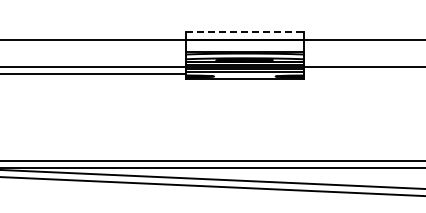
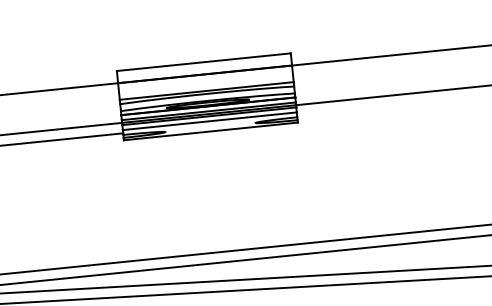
line: (245, 31) -> (204, 61), dashed -> solid

